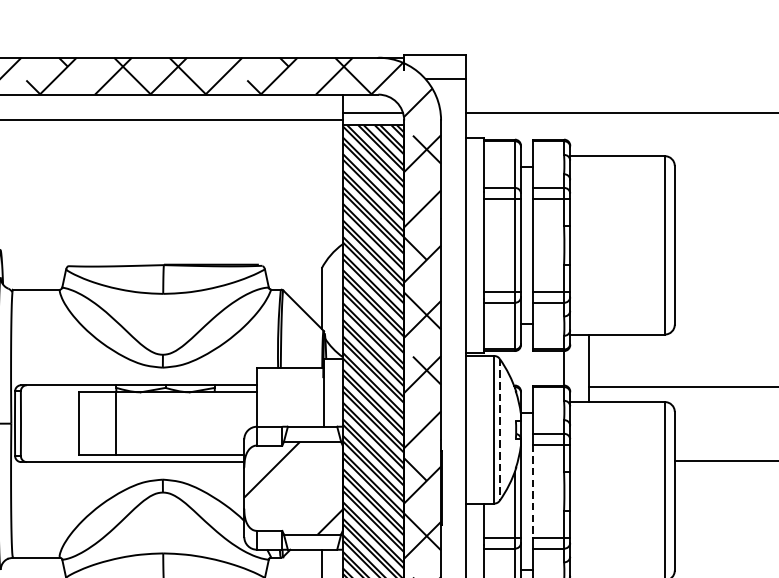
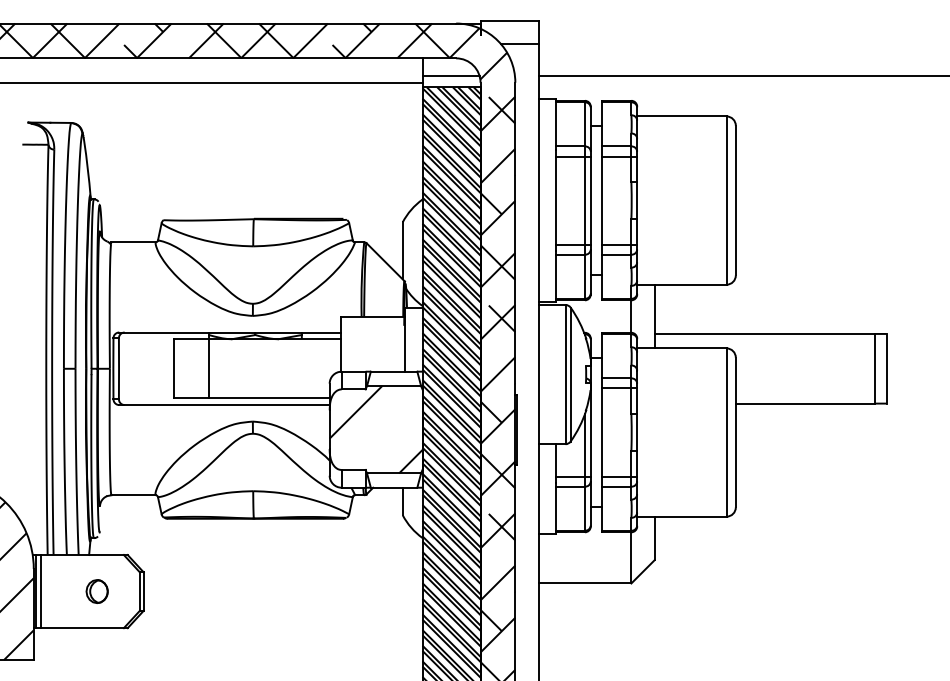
line: (499, 429) -> (570, 374), dashed -> solid
line: (533, 492) -> (602, 433), dashed -> solid

